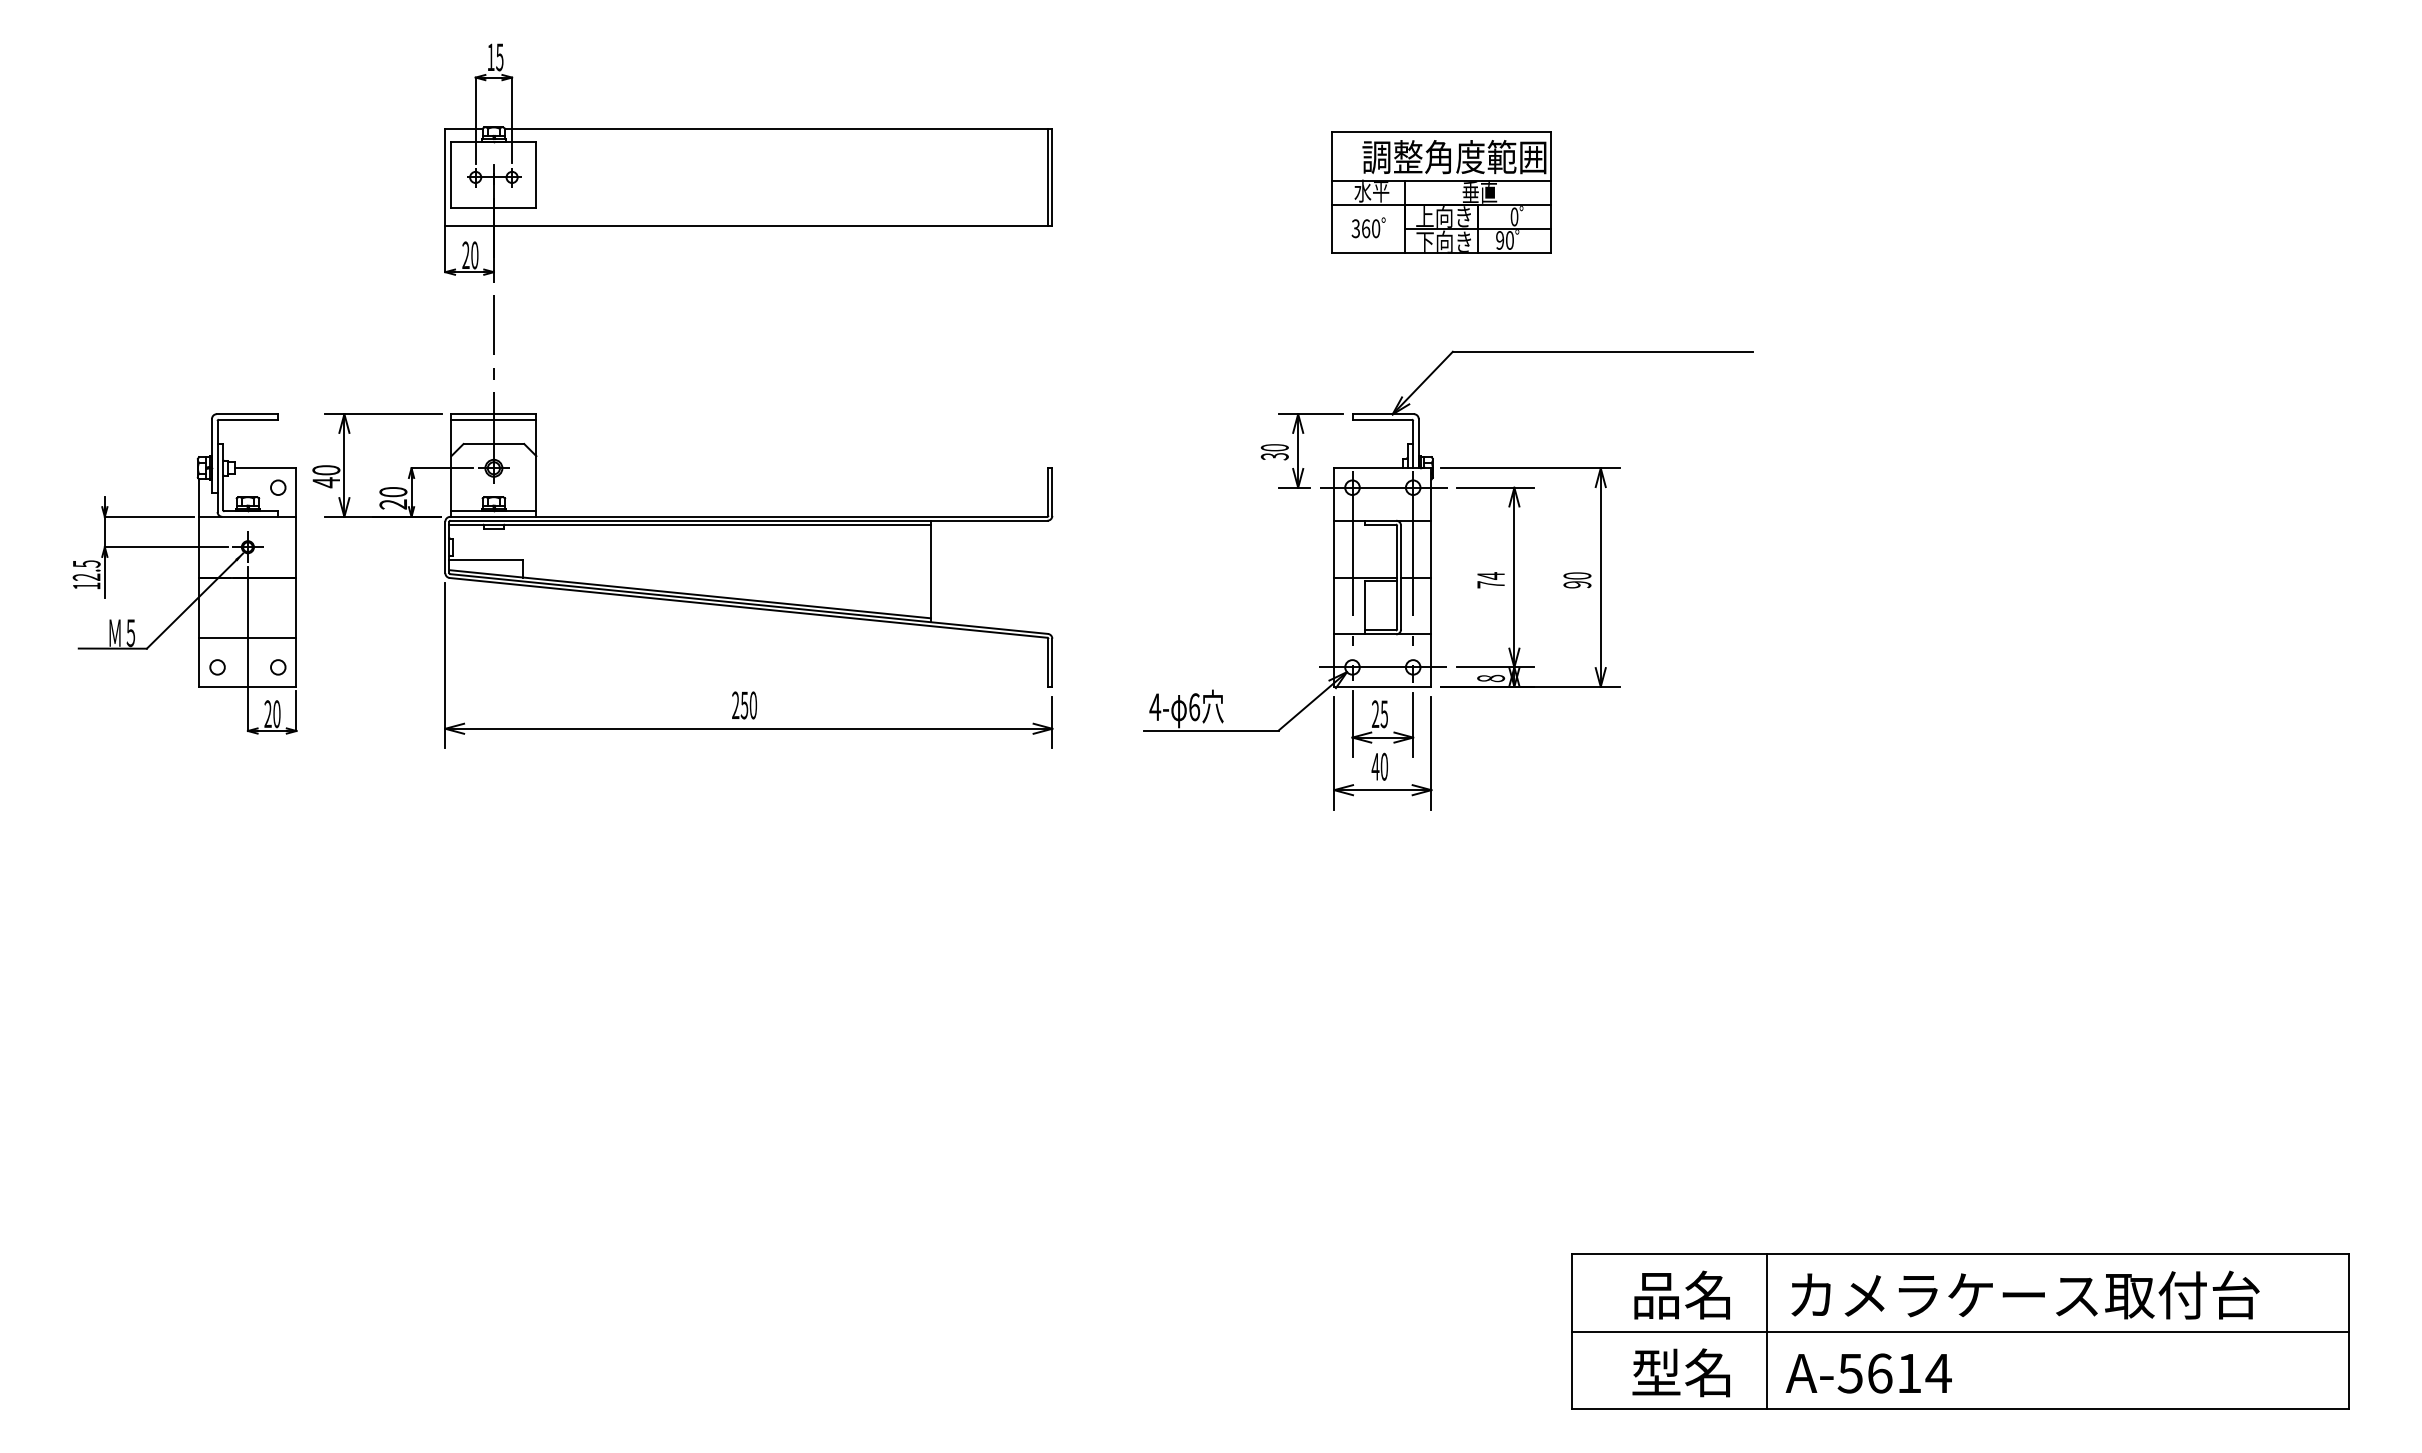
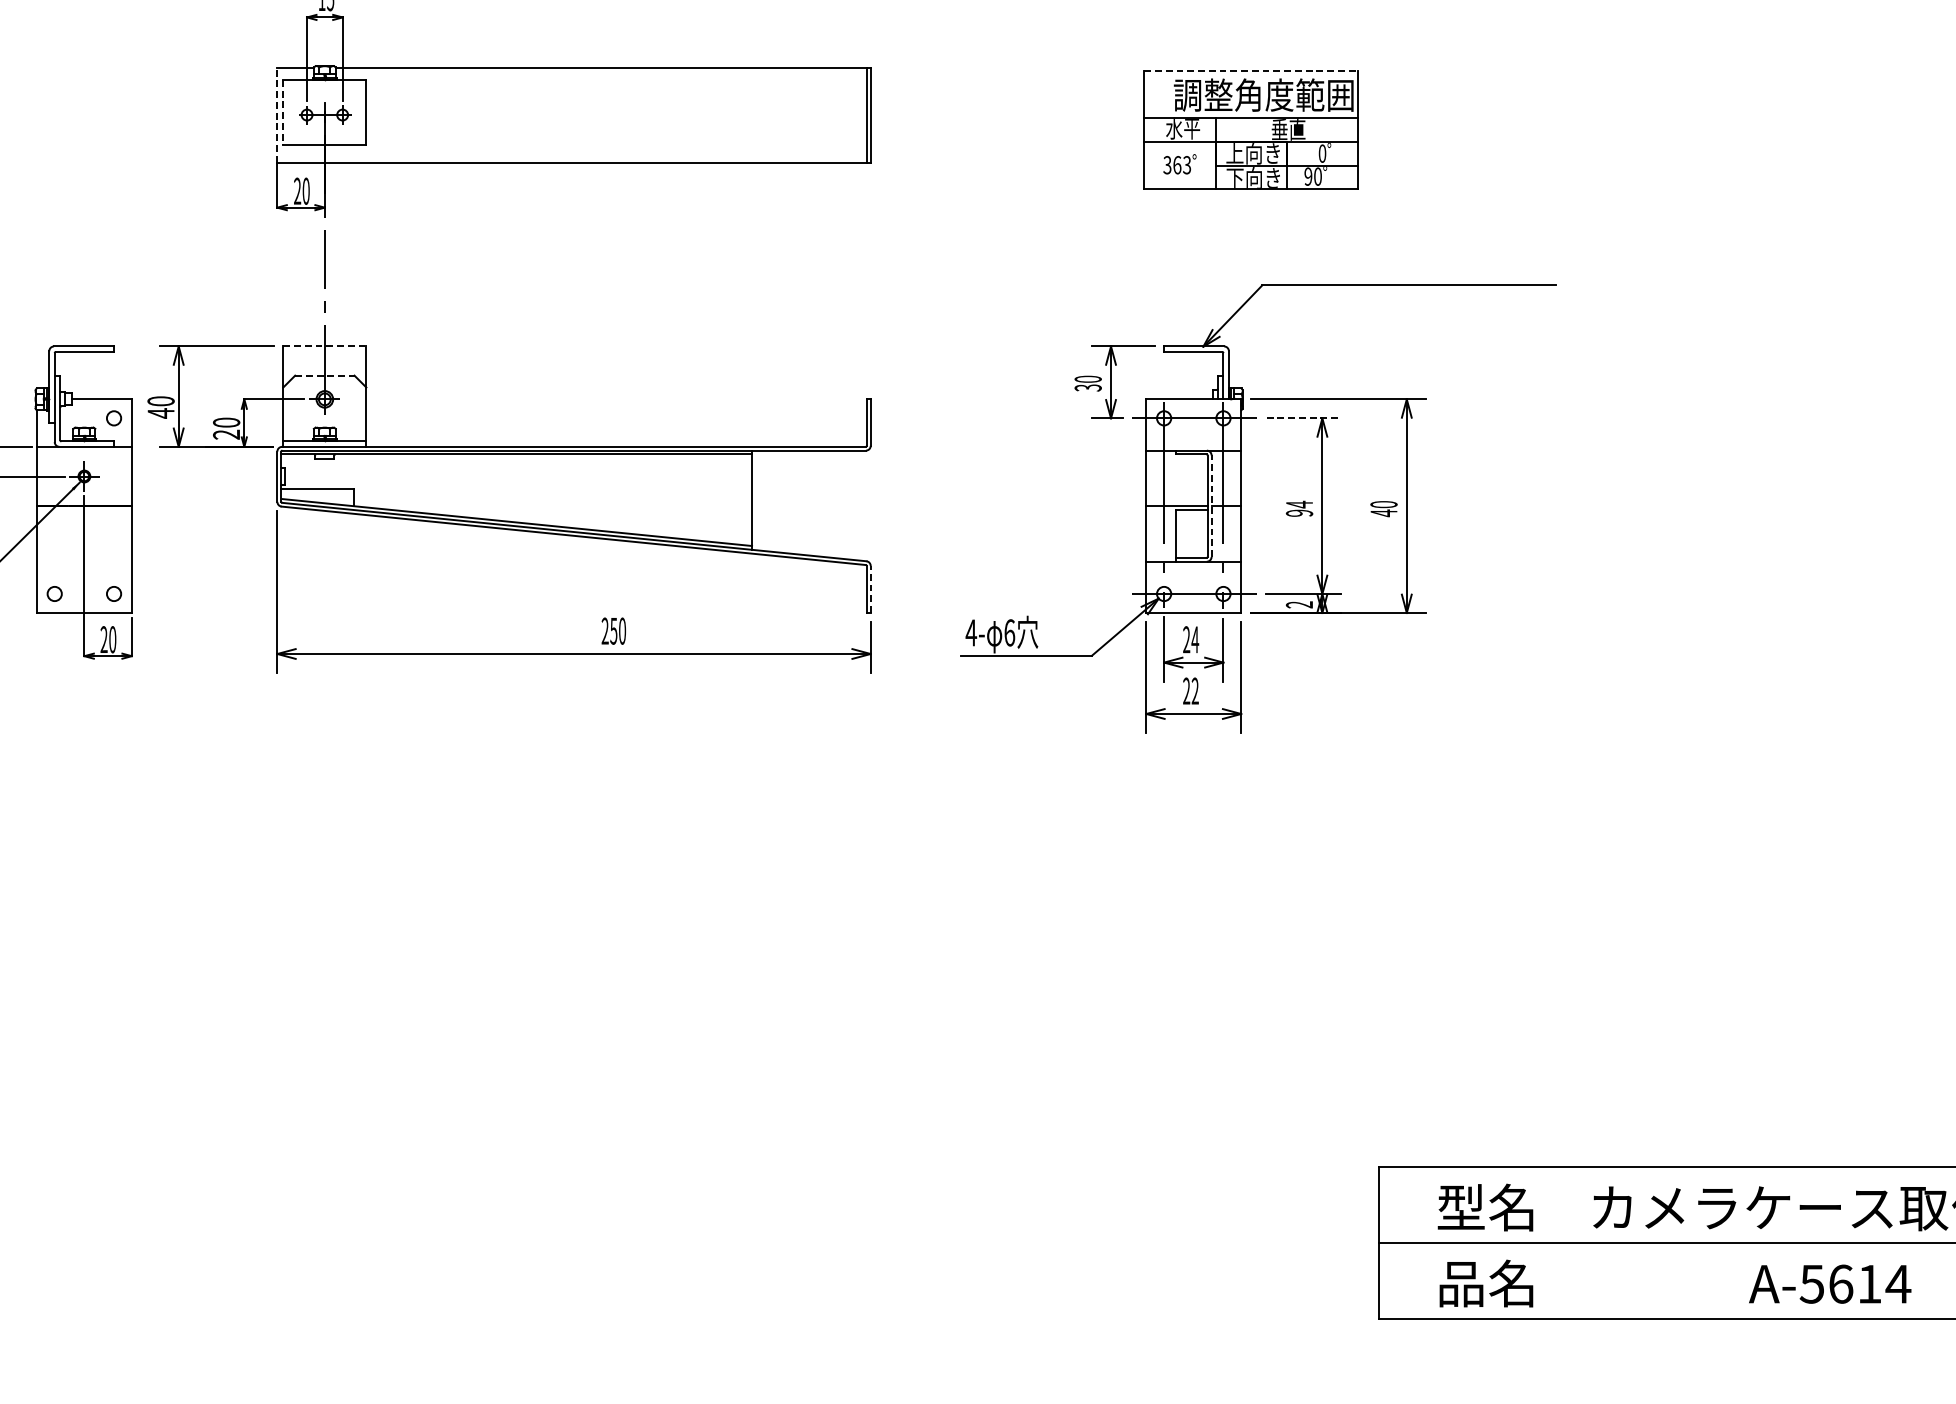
line: (1442, 131) -> (1252, 70), solid -> dashed
line: (451, 175) -> (283, 113), solid -> dashed
line: (445, 177) -> (277, 115), solid -> dashed
text: (1375, 228) -> (1186, 164), 360 -> 363
line: (494, 414) -> (325, 346), solid -> dashed
line: (493, 419) -> (324, 351), removed
line: (494, 444) -> (325, 376), solid -> dashed
line: (1496, 487) -> (1304, 418), solid -> dashed
line: (1401, 577) -> (1212, 506), solid -> dashed
text: (1491, 584) -> (1299, 512), 74 -> 94
text: (1577, 584) -> (1384, 512), 90 -> 40
line: (247, 638) -> (83, 565), removed
line: (1052, 662) -> (870, 589), solid -> dashed
text: (1491, 678) -> (1299, 604), 8 -> 2
text: (744, 705) -> (613, 631), moved
text: (1384, 714) -> (1195, 640), 25 -> 24
text: (1379, 766) -> (1190, 690), 40 -> 22
text: (1656, 1295) -> (1461, 1207), 品名 -> 型名
line: (1766, 1331) -> (1568, 1243), removed
text: (1656, 1372) -> (1461, 1283), 型名 -> 品名
text: (1868, 1373) -> (1829, 1284), moved

